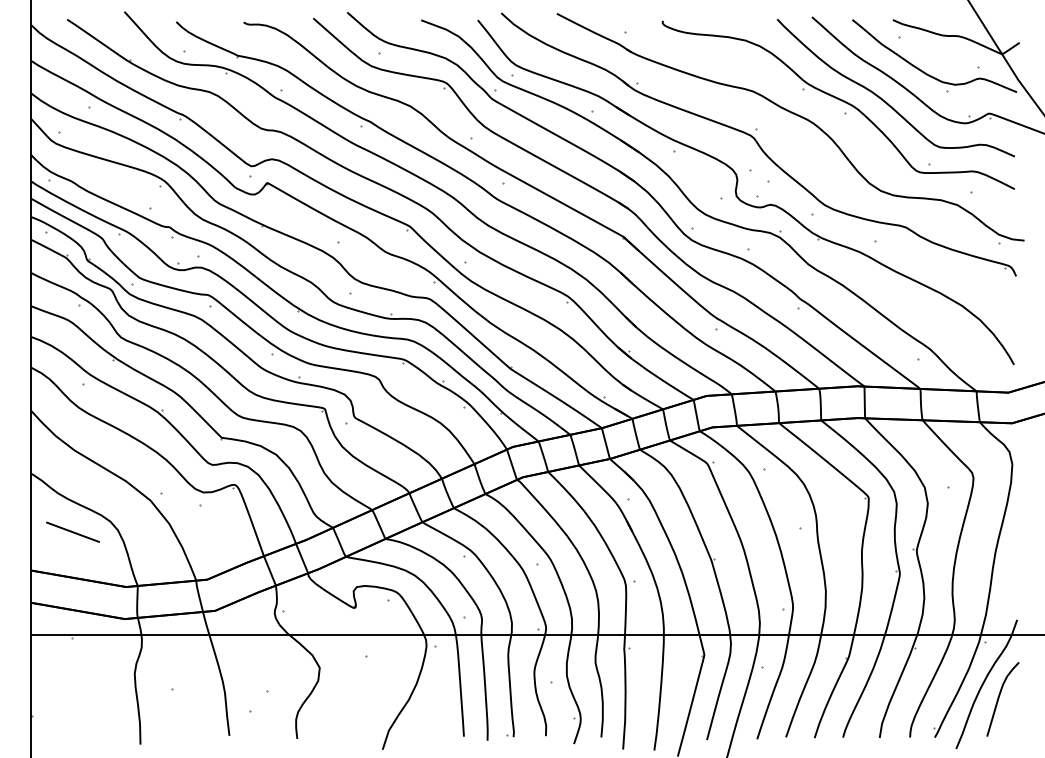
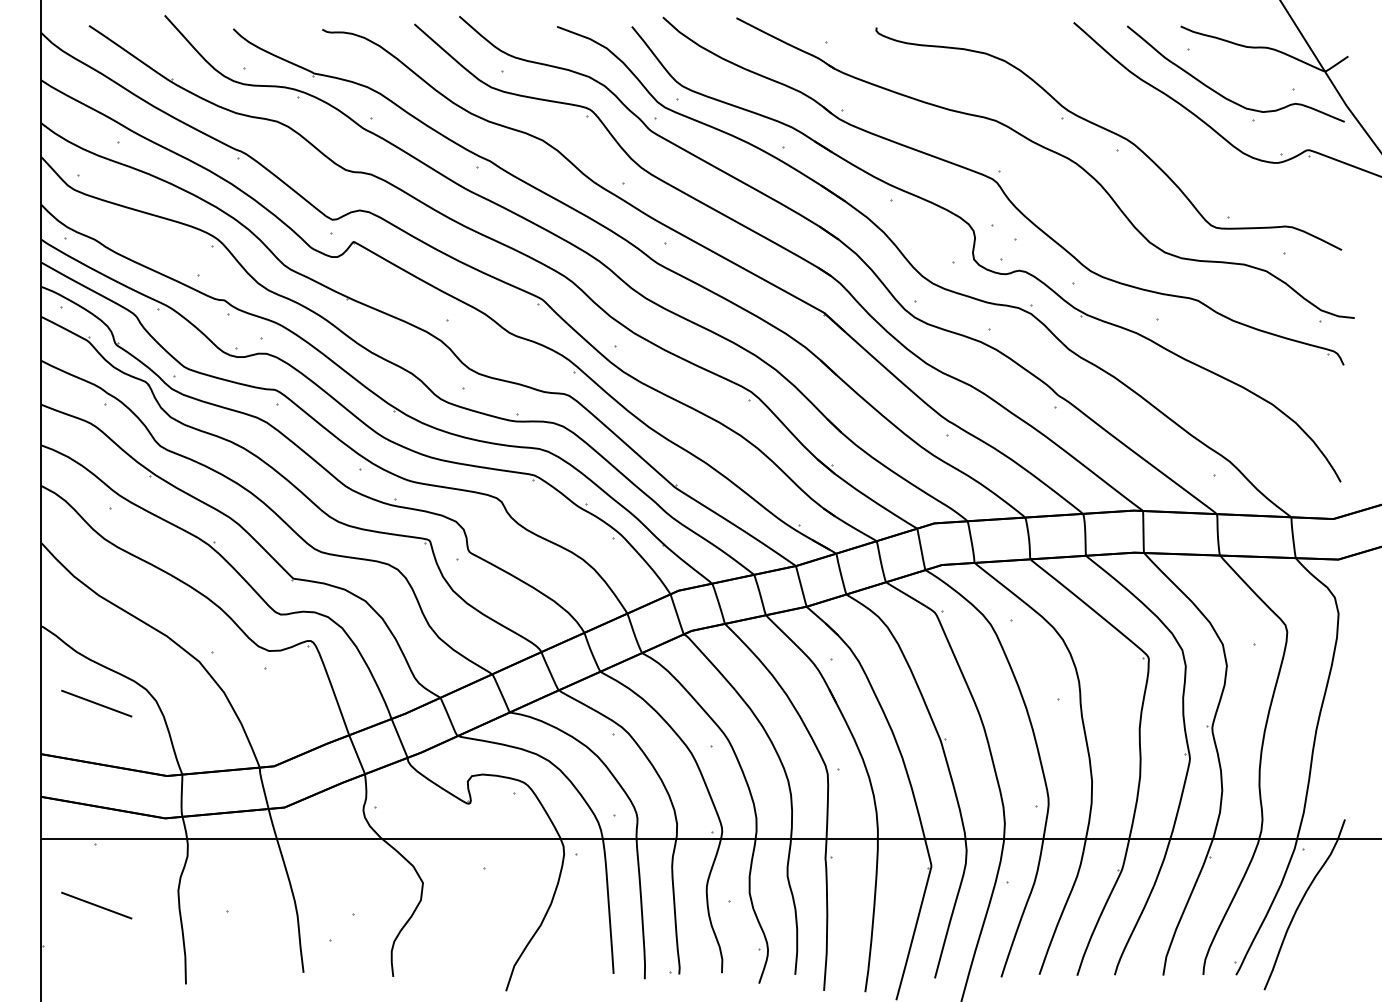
curve: (883, 99) -> (1168, 131), removed
line: (72, 684) -> (96, 905), added
curve: (999, 697) -> (1321, 922), removed

